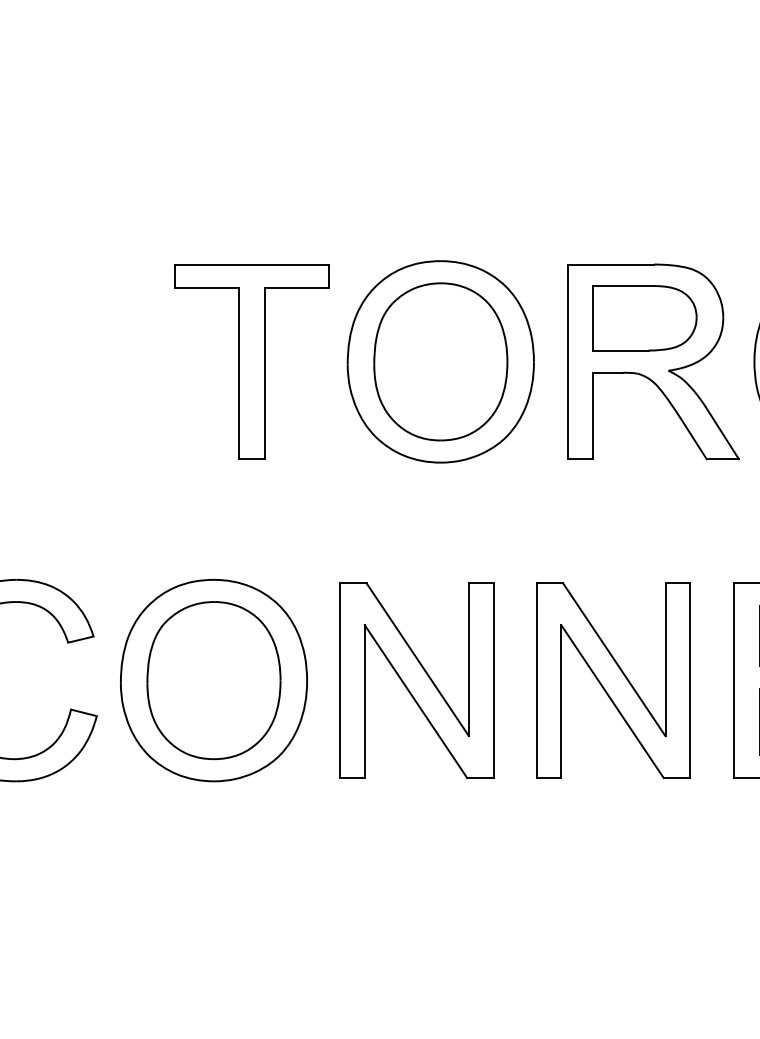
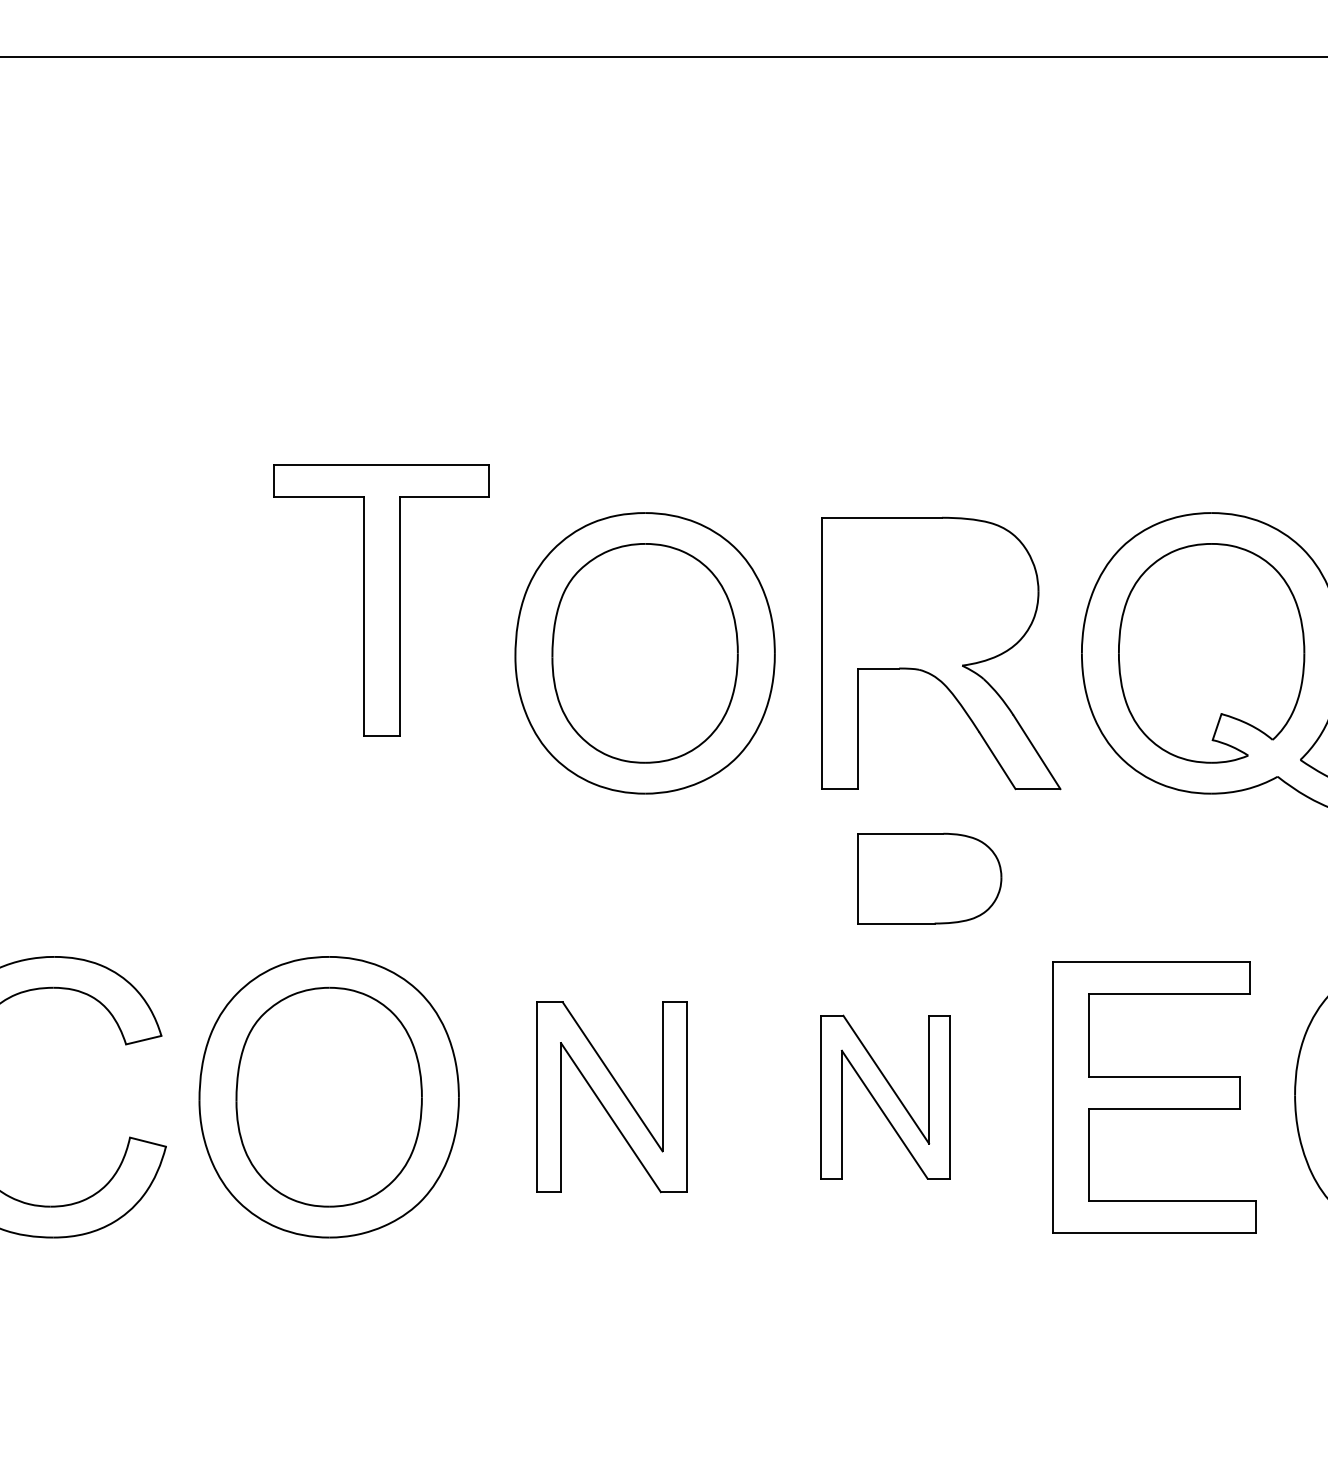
part: (645, 318) -> (929, 878), moved
part: (251, 361) -> (381, 600), moved
part: (416, 680) -> (611, 1096), size x0.7
part: (613, 680) -> (885, 1096), size x0.6

